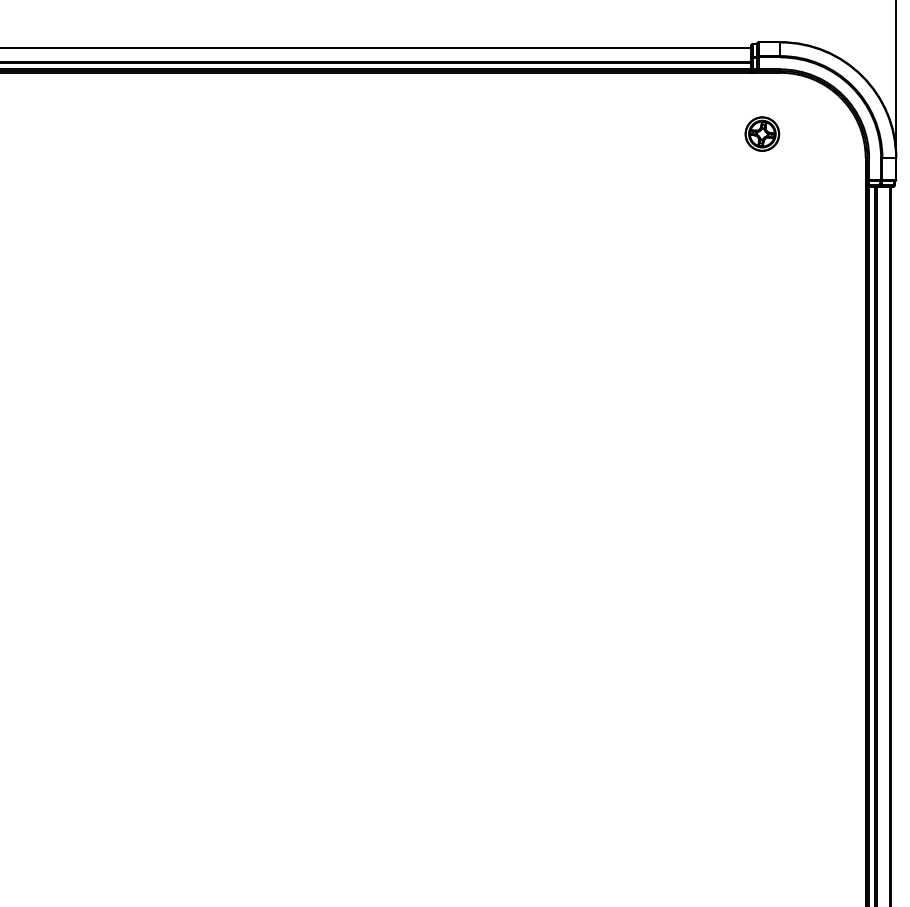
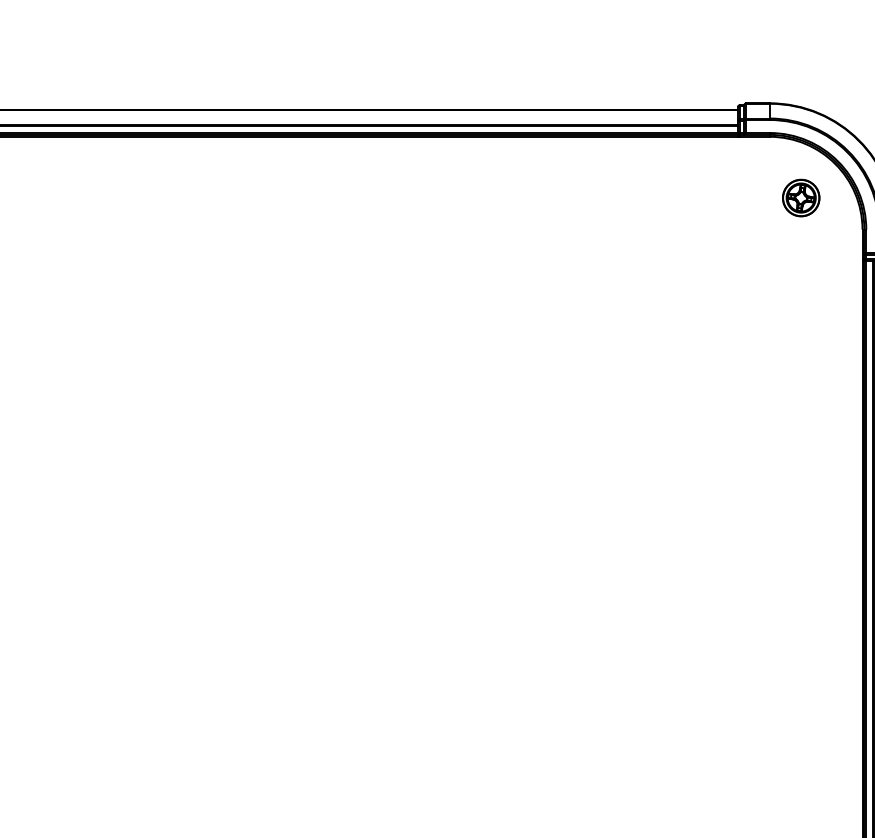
part: (762, 133) -> (801, 197), moved

